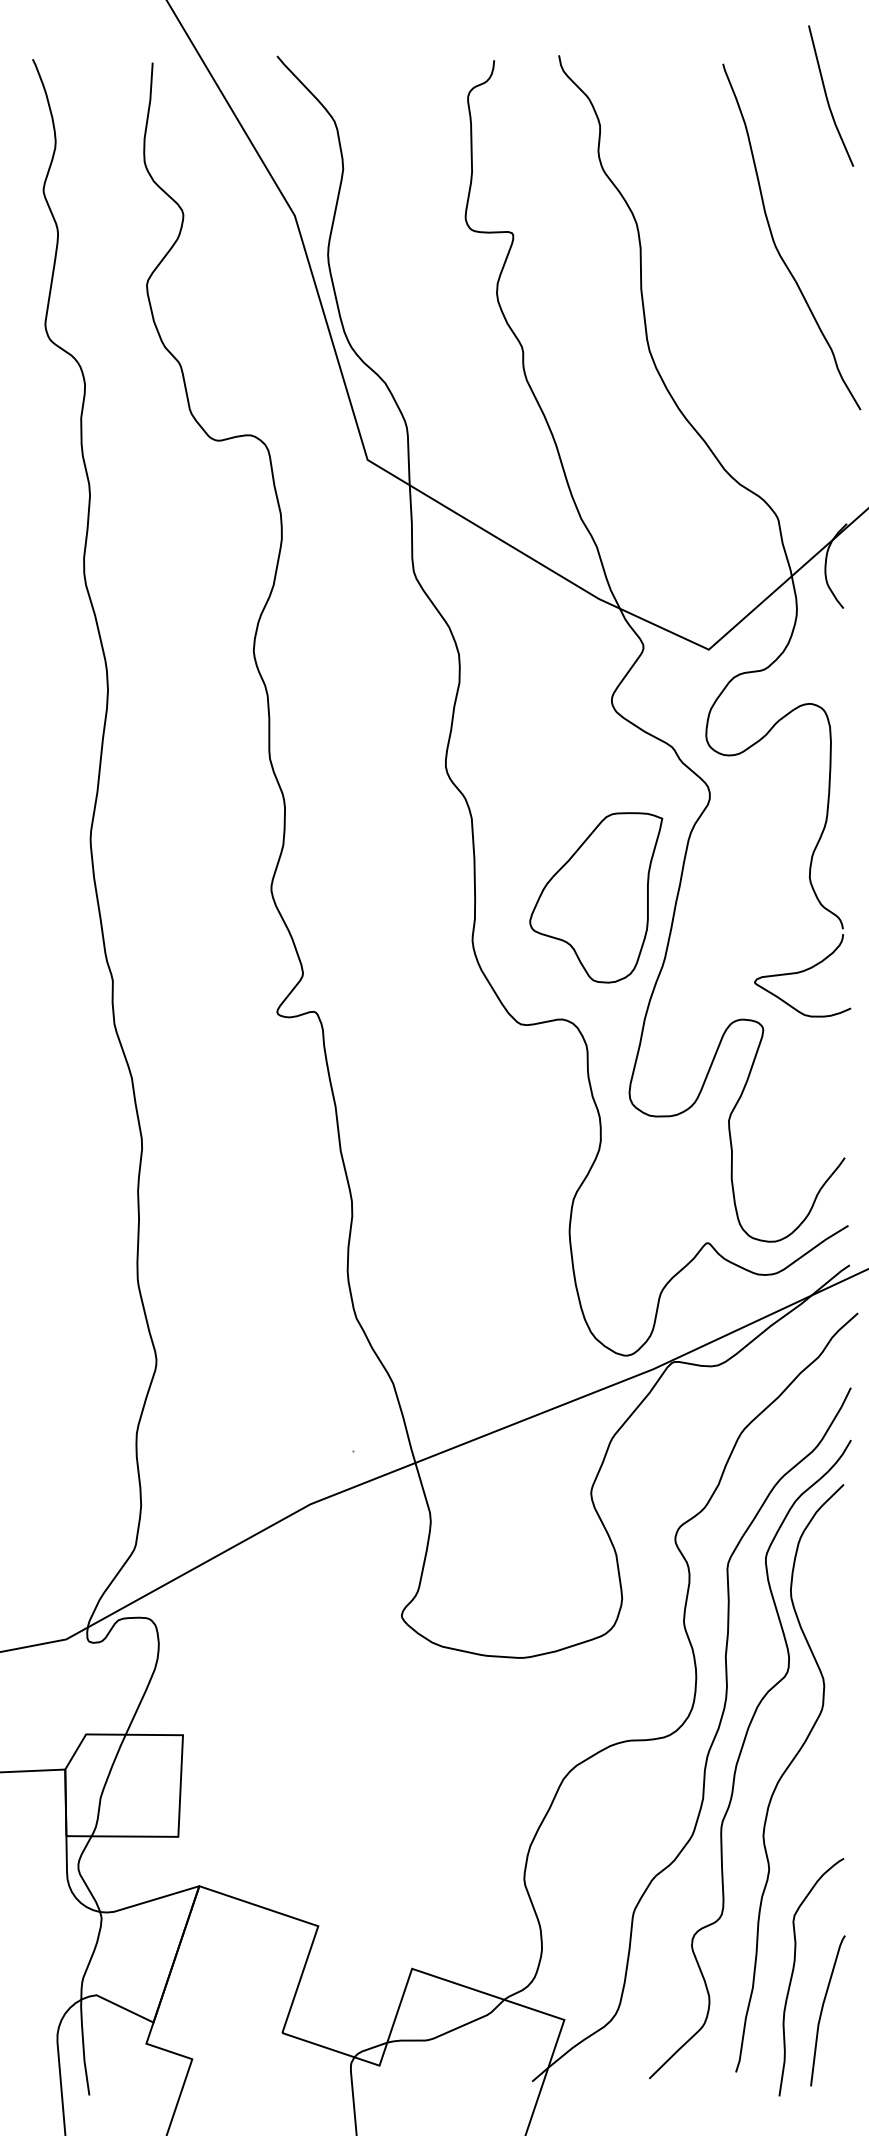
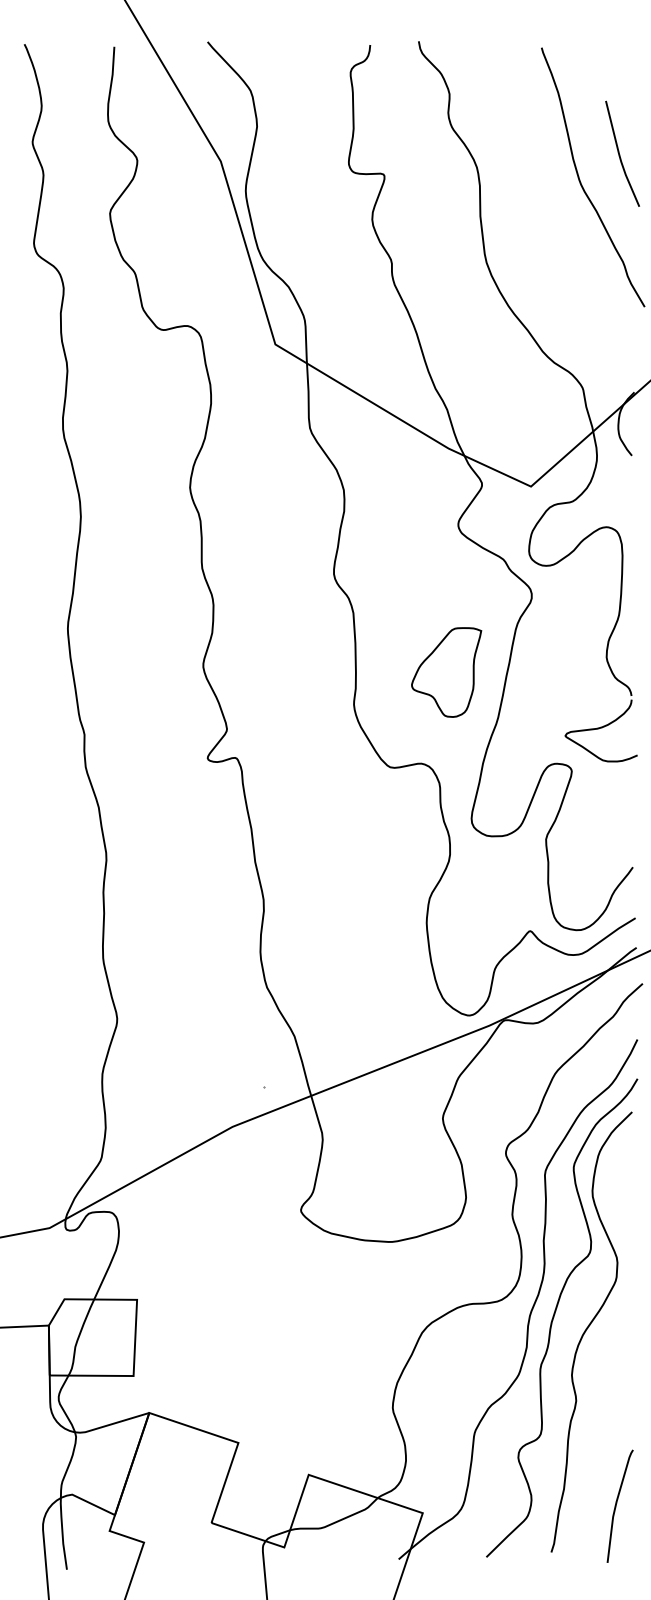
line: (828, 96) -> (620, 154), moved
part: (596, 897) -> (446, 672), size x0.7
curve: (794, 1969) -> (595, 1475), removed

